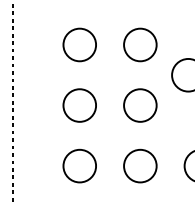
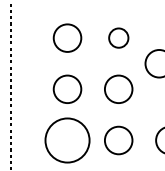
circle: (140, 44) -> (118, 37), size x0.7
circle: (79, 166) -> (67, 140), size x1.6

